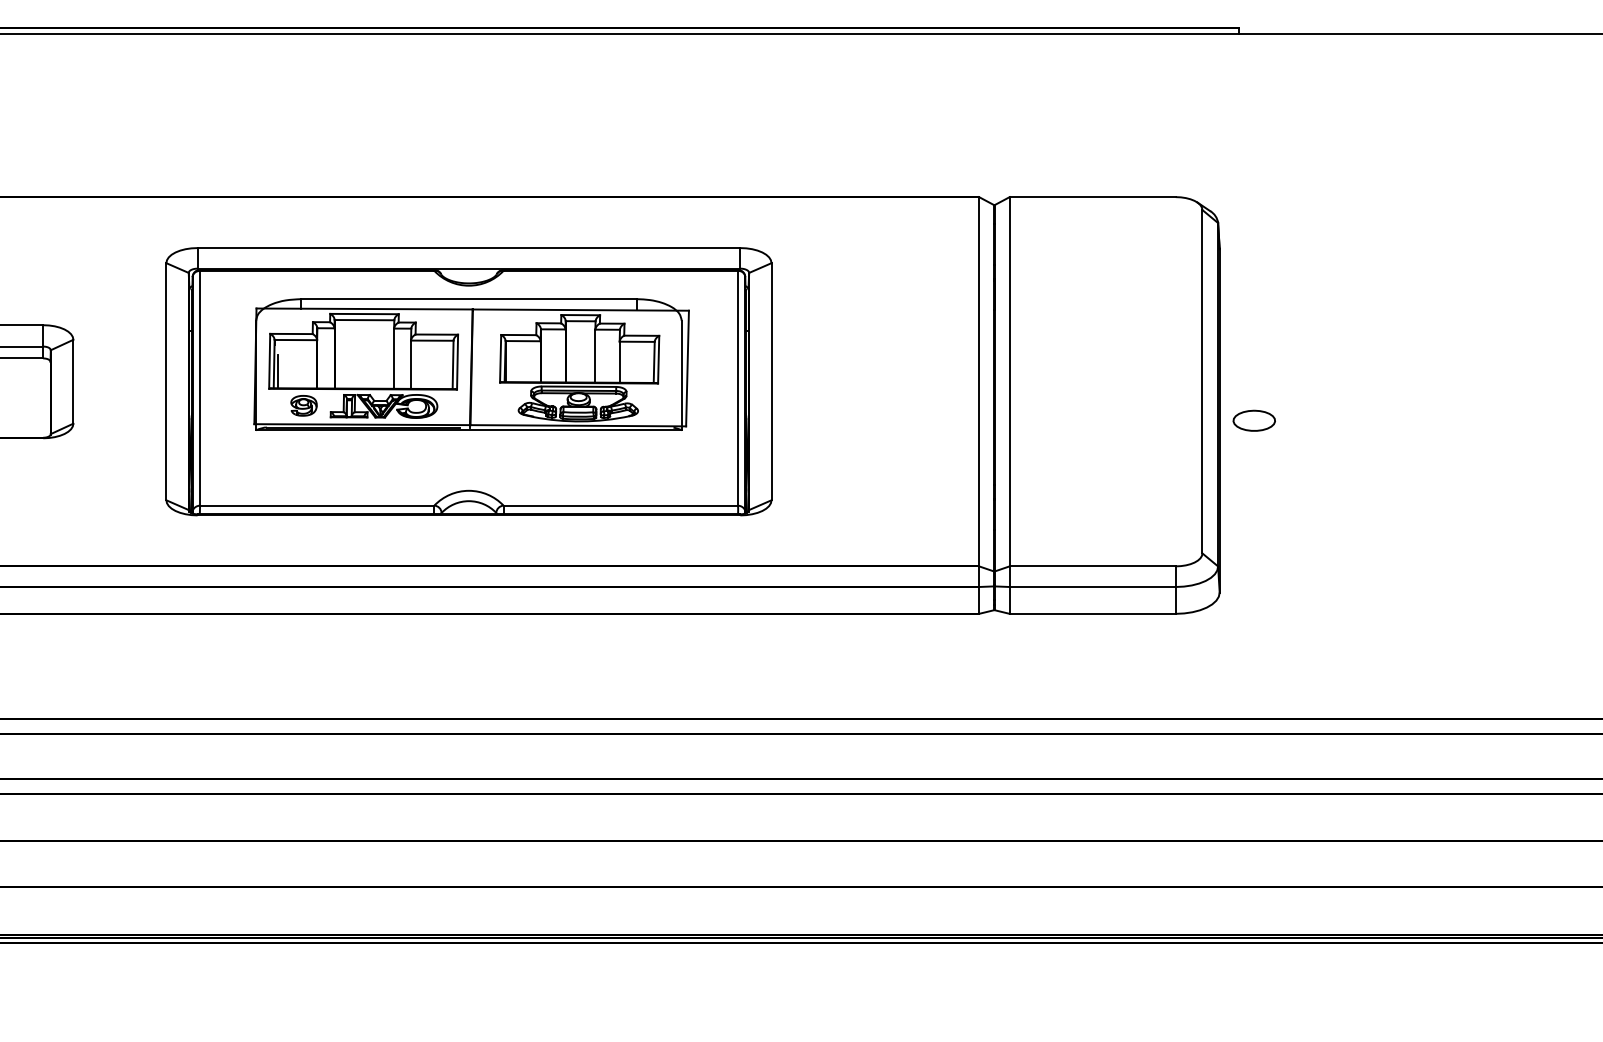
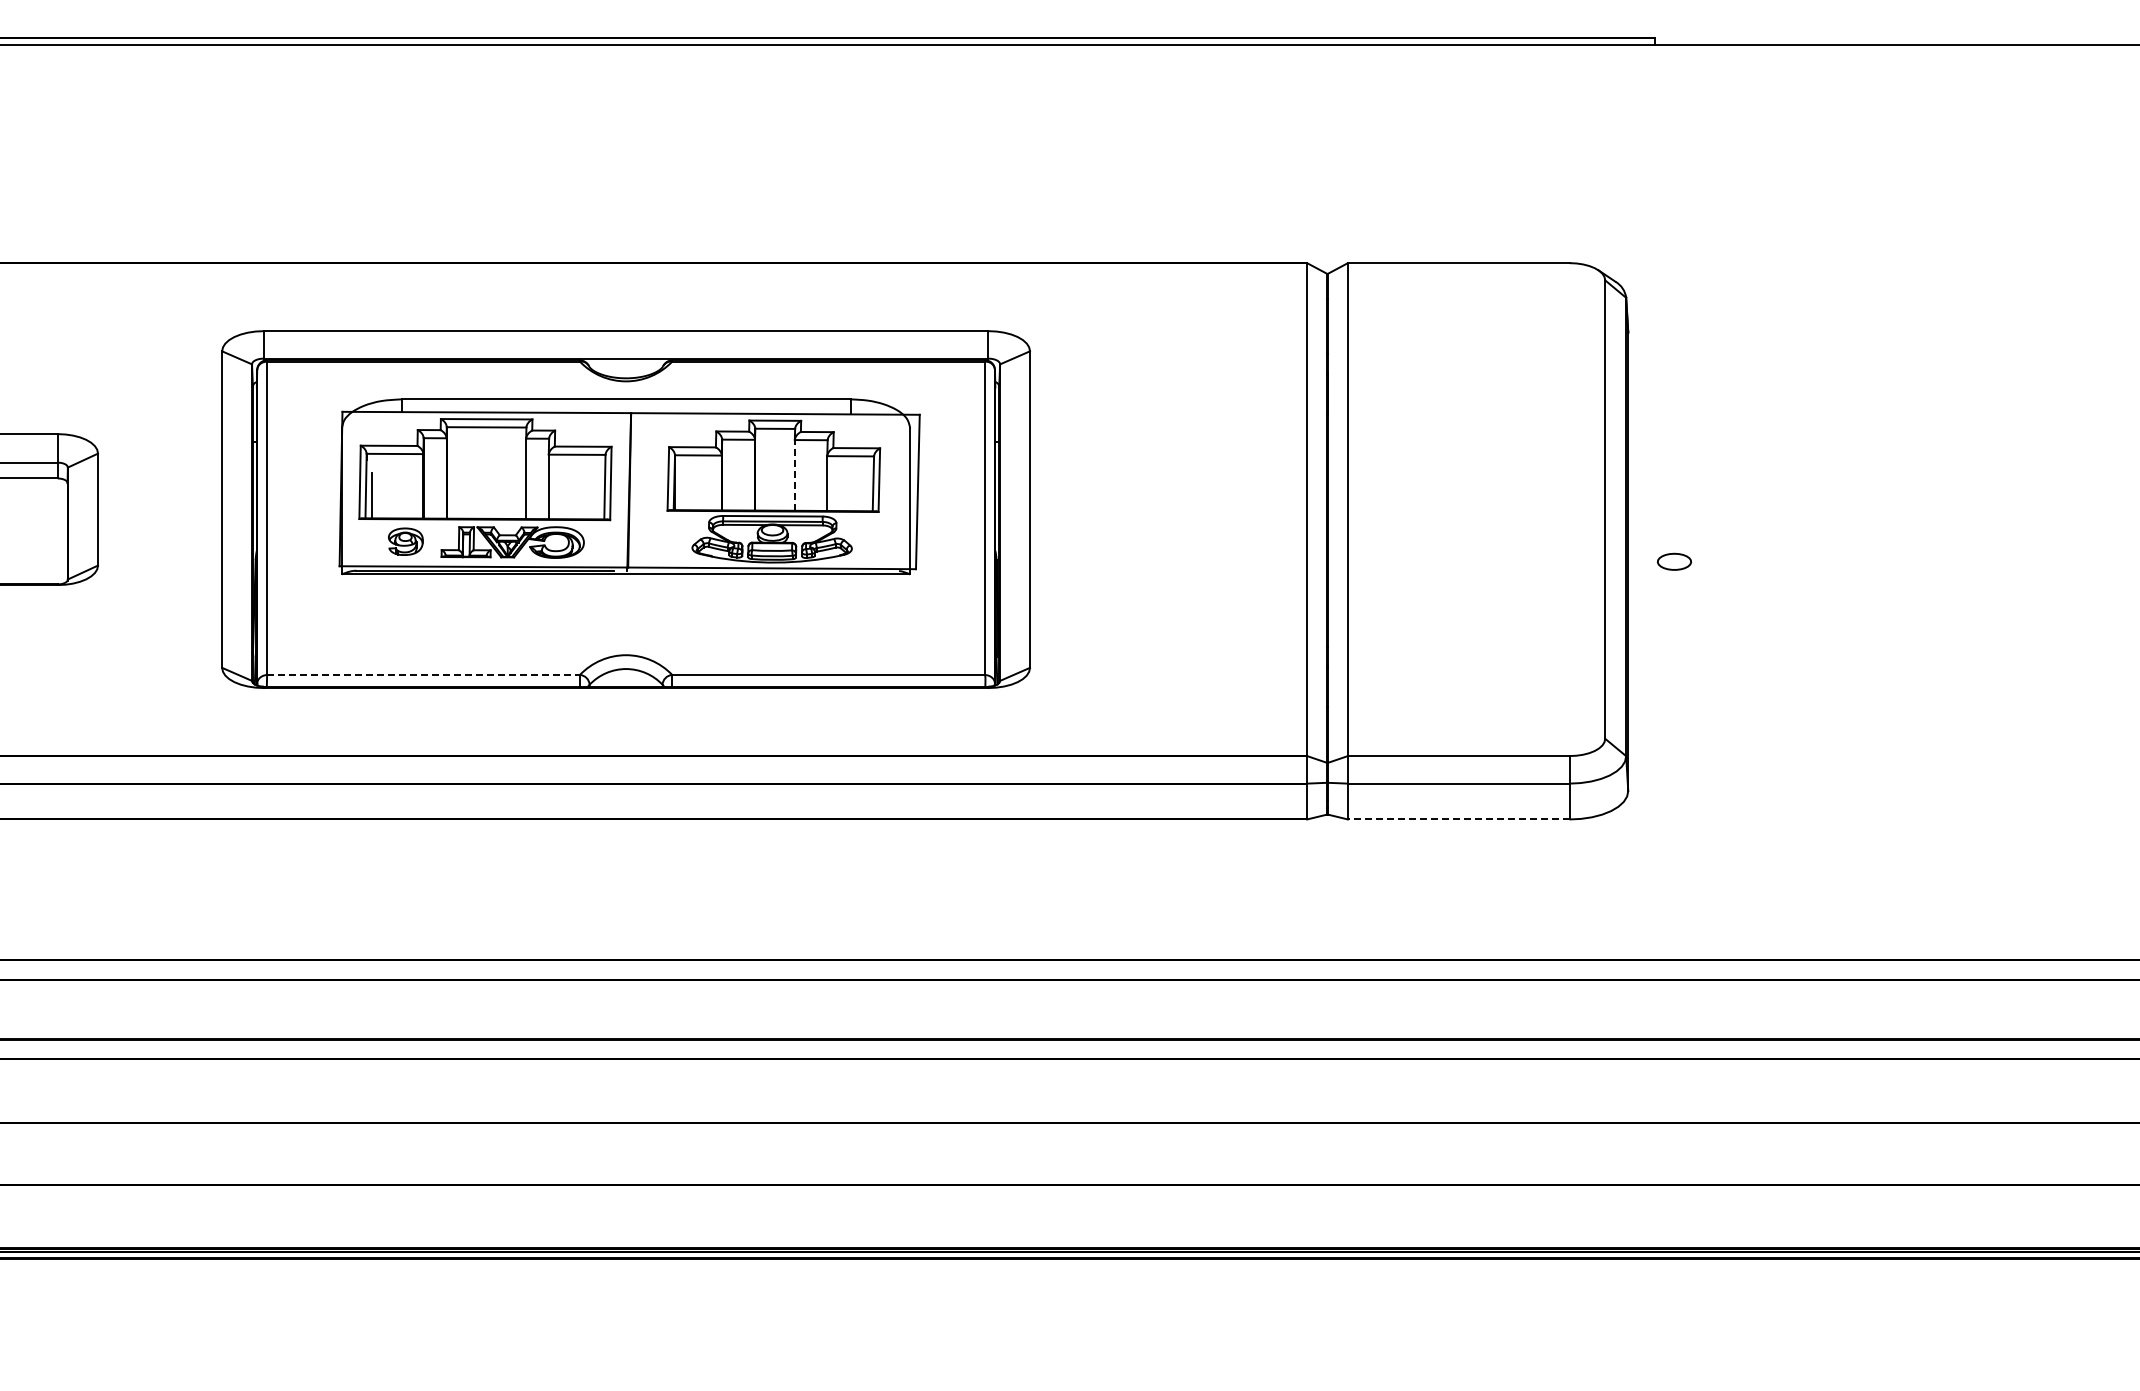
line: (595, 355) -> (794, 474), solid -> dashed
part: (1254, 420) -> (1674, 561), size x0.6
line: (317, 505) -> (424, 674), solid -> dashed
line: (1092, 613) -> (1458, 819), solid -> dashed

